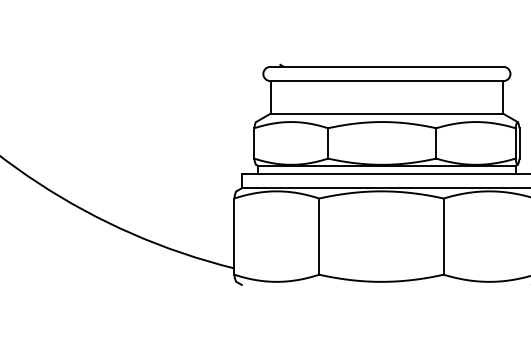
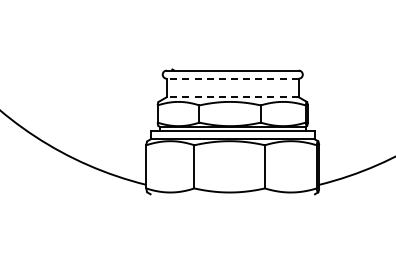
line: (386, 80) -> (232, 78), solid -> dashed
line: (386, 114) -> (232, 97), solid -> dashed

